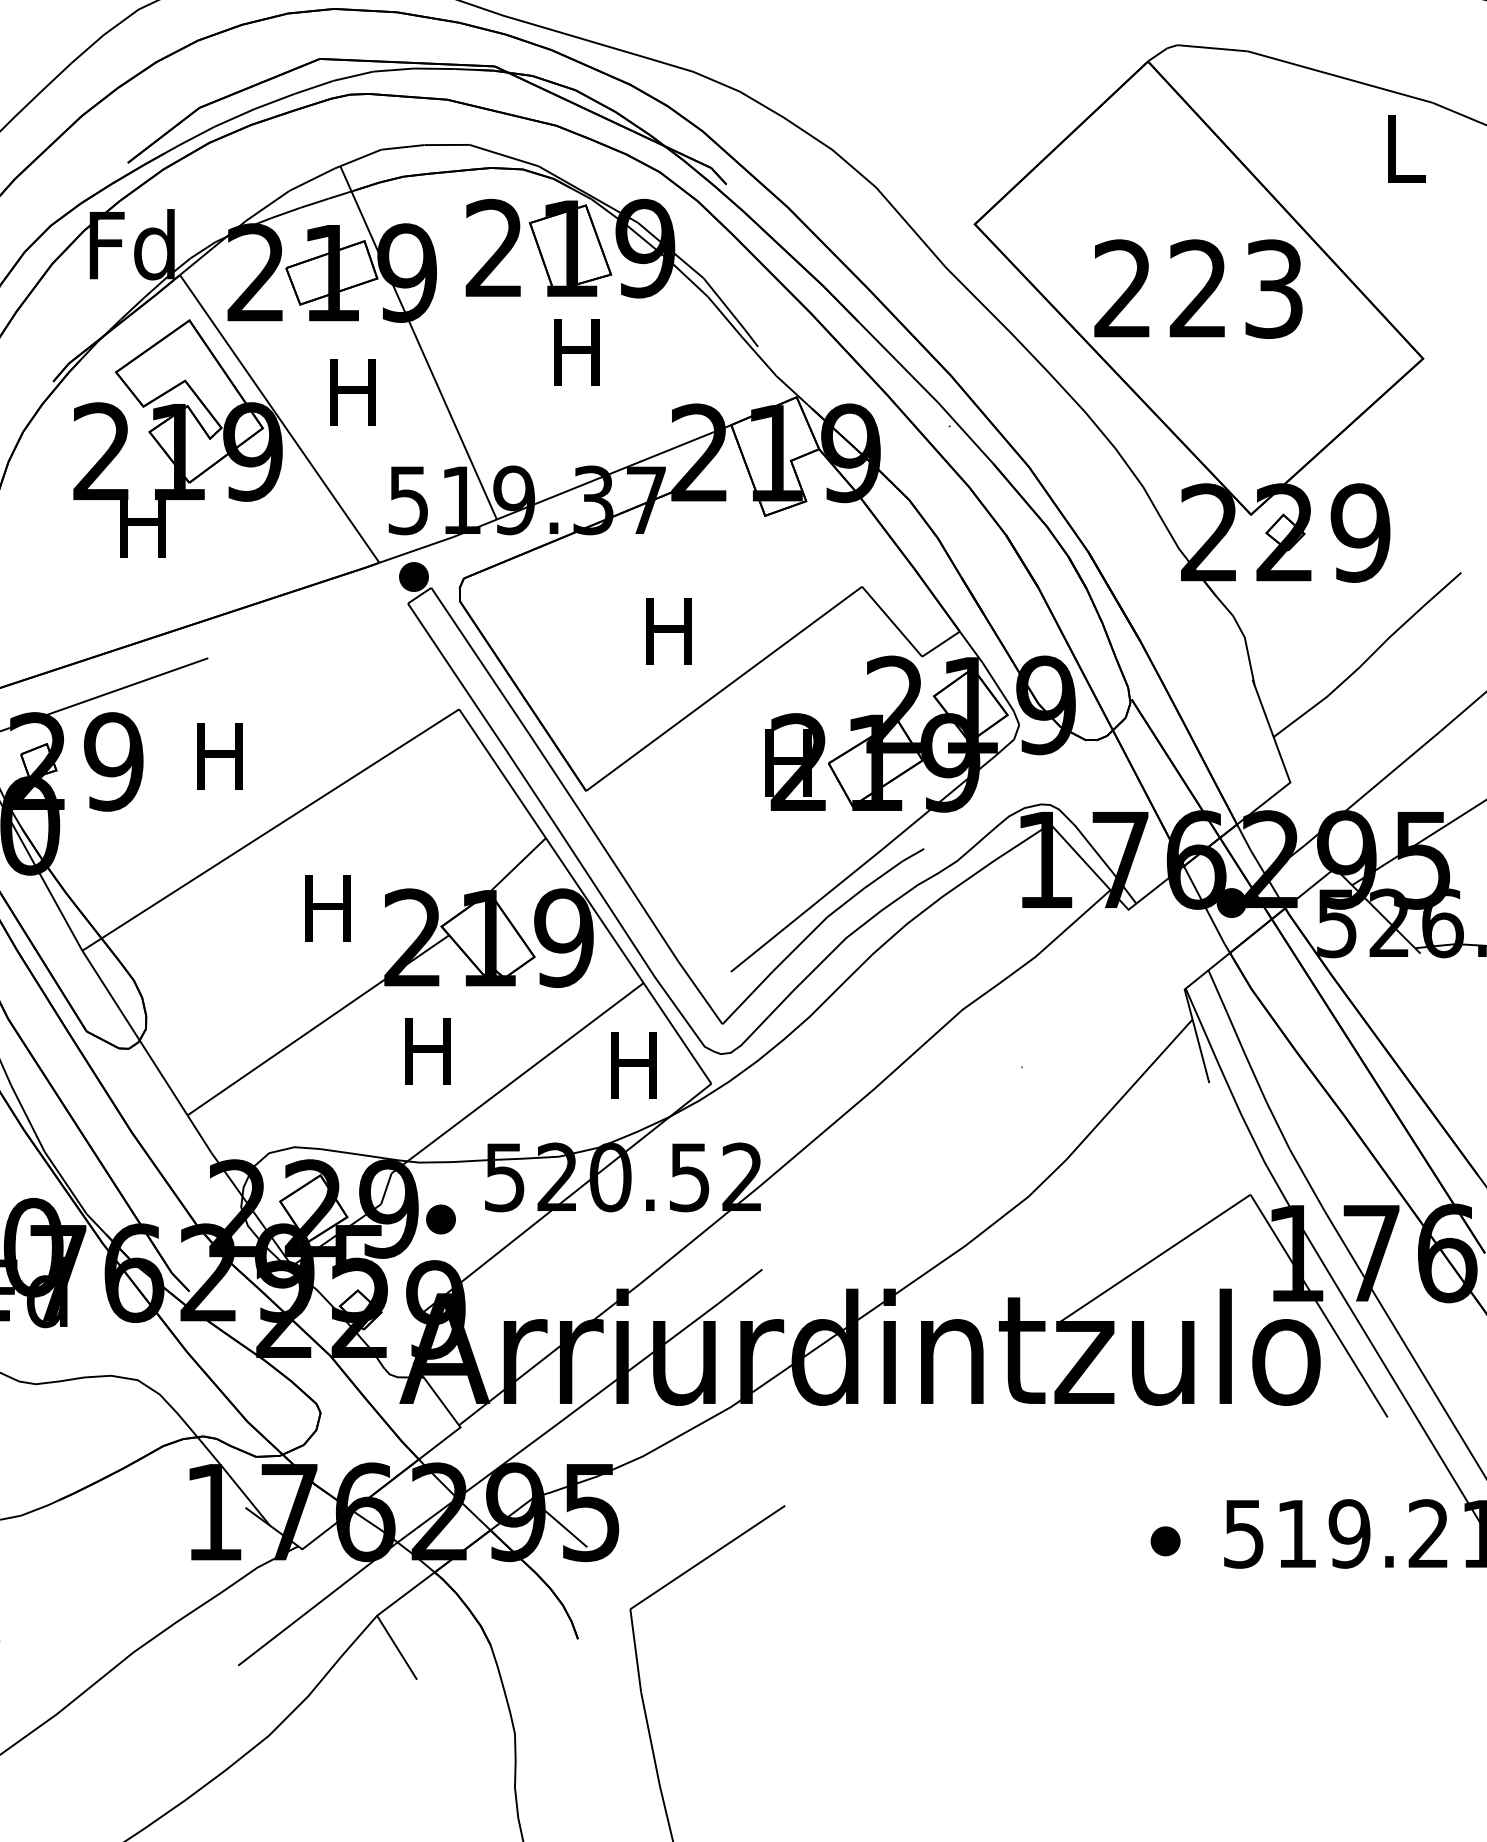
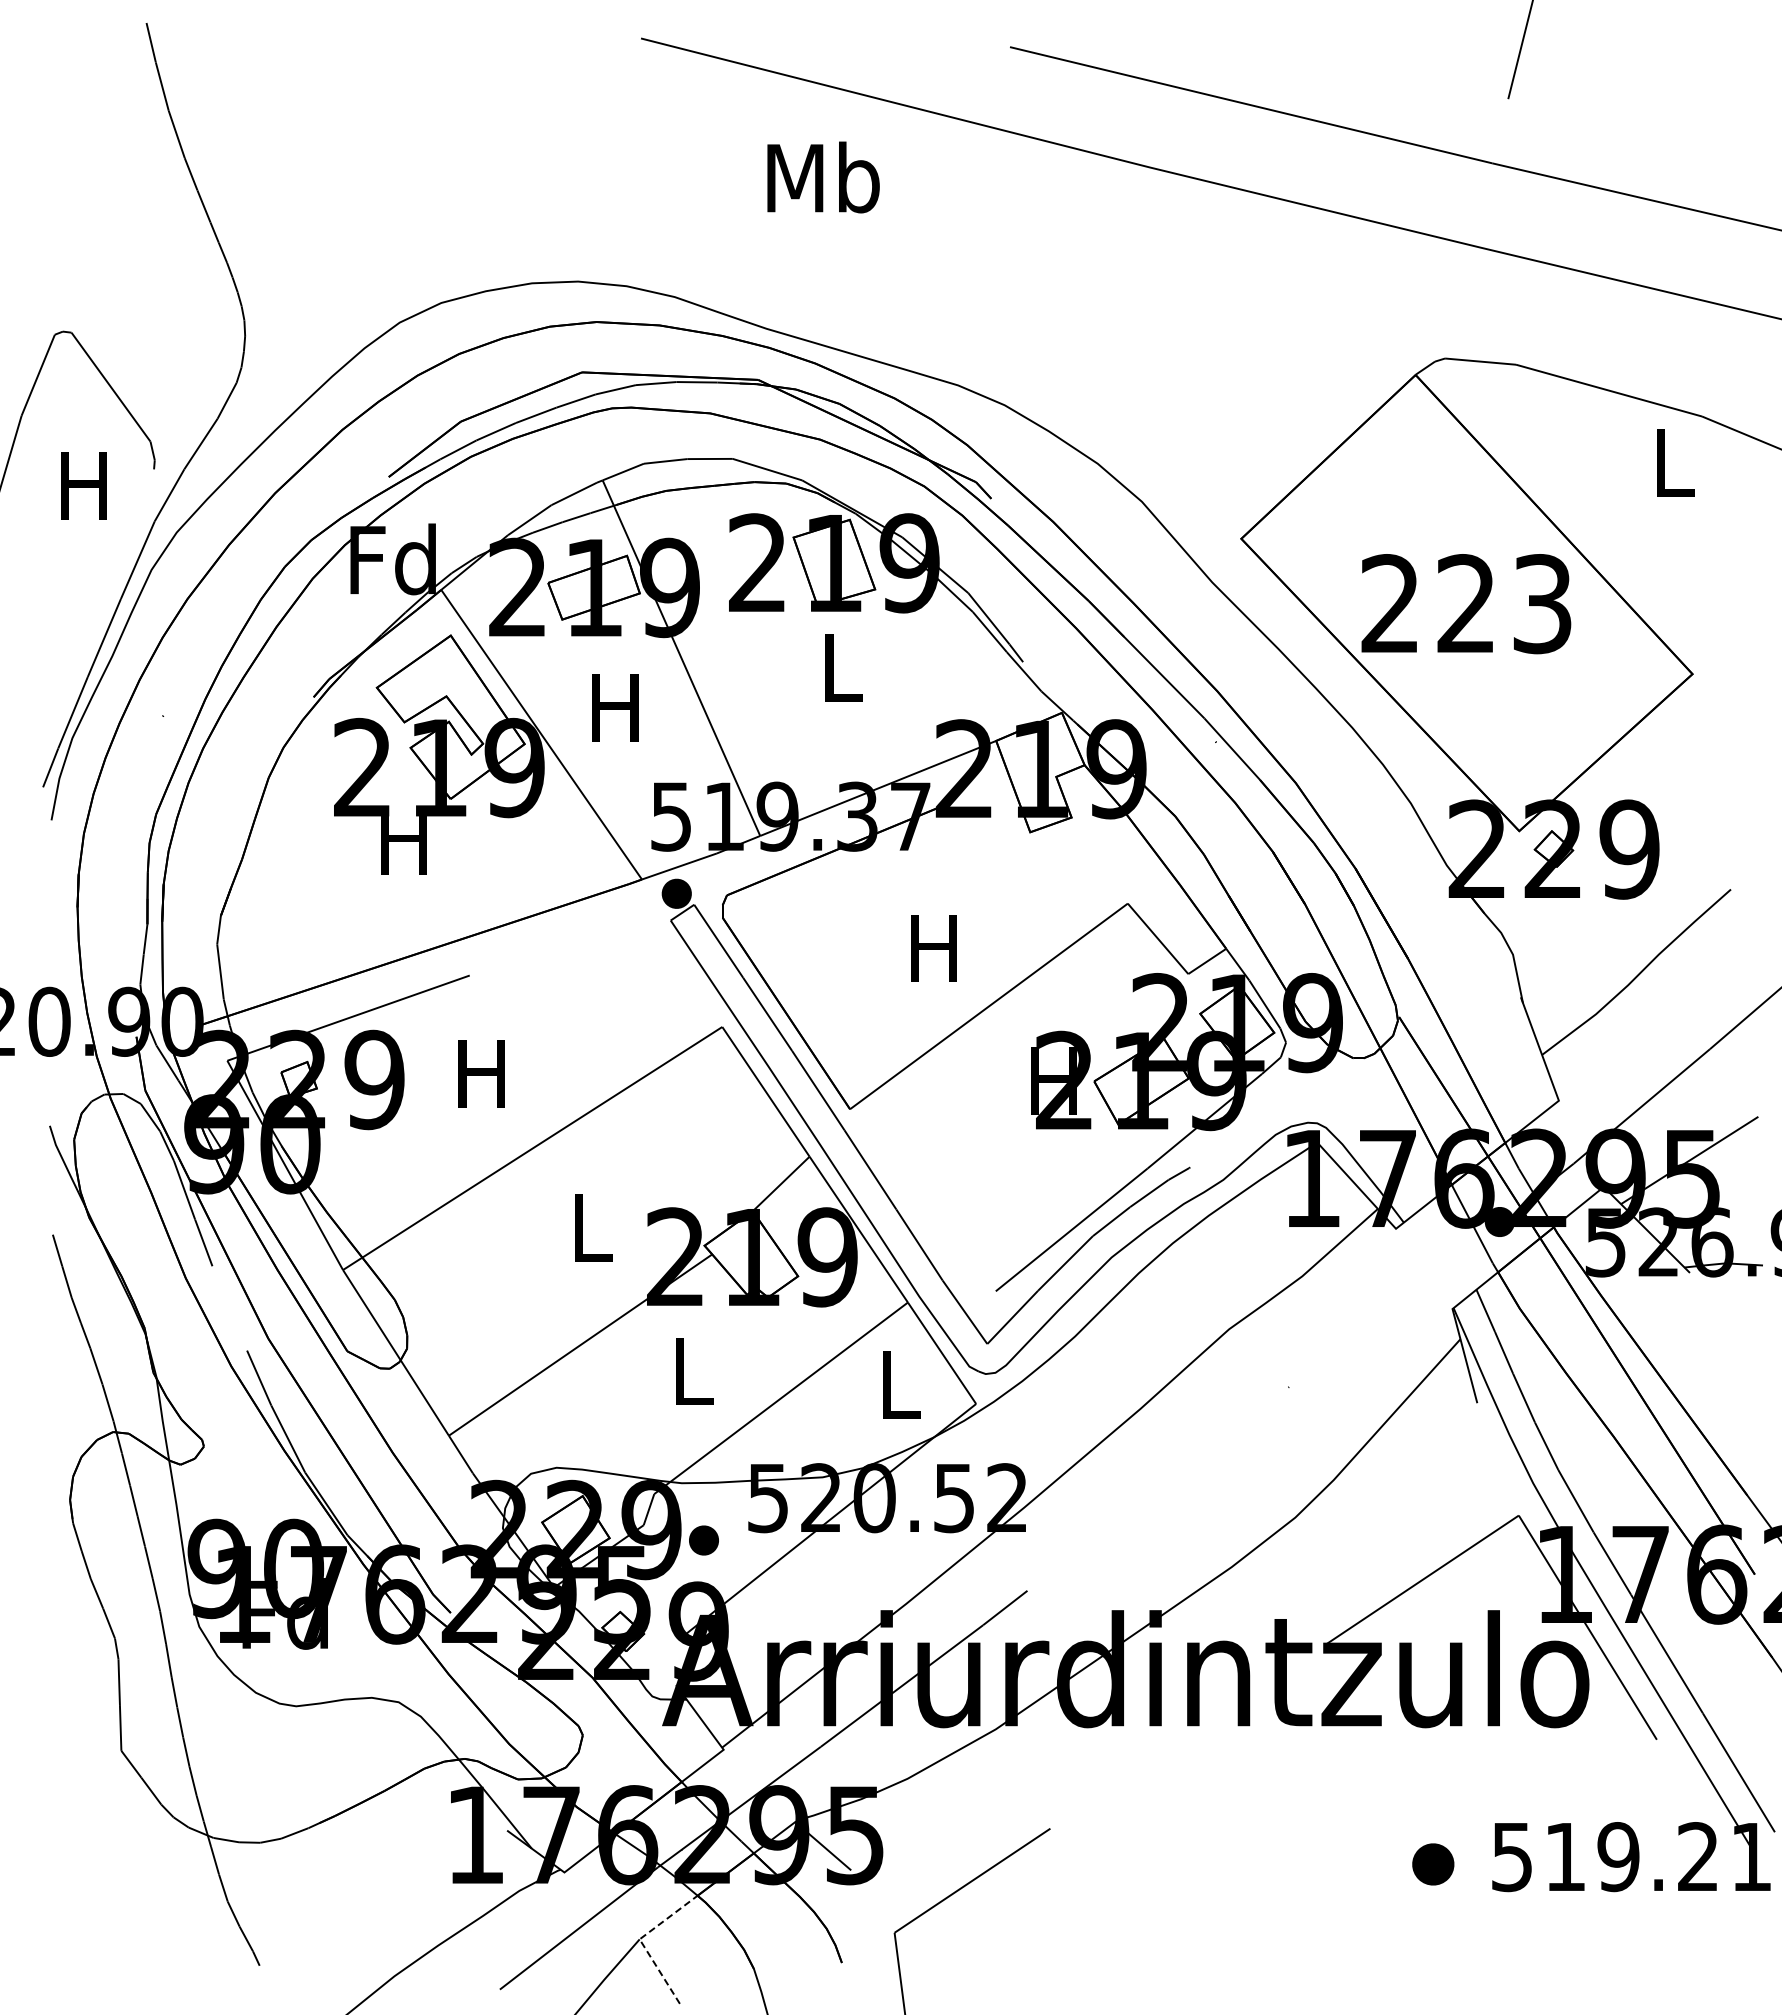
text: (576, 352) -> (840, 667), H -> L
text: (327, 908) -> (589, 1227), H -> L
text: (427, 1051) -> (690, 1371), H -> L
text: (633, 1064) -> (897, 1384), H -> L
part: (1165, 1541) -> (1433, 1864), size x1.4
line: (377, 1616) -> (640, 1940), solid -> dashed

